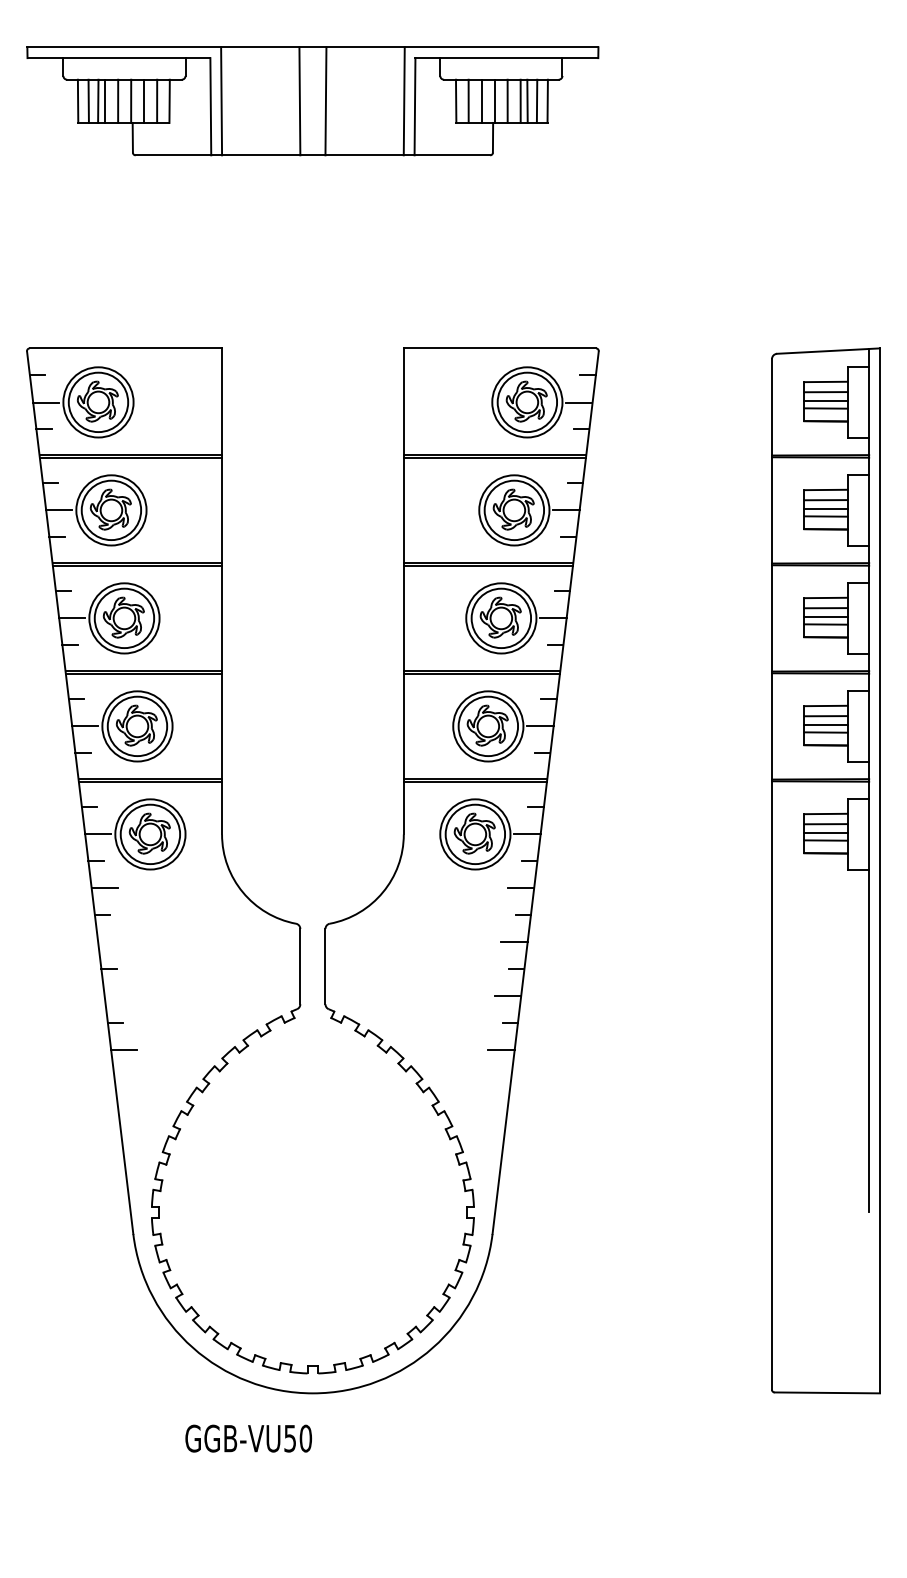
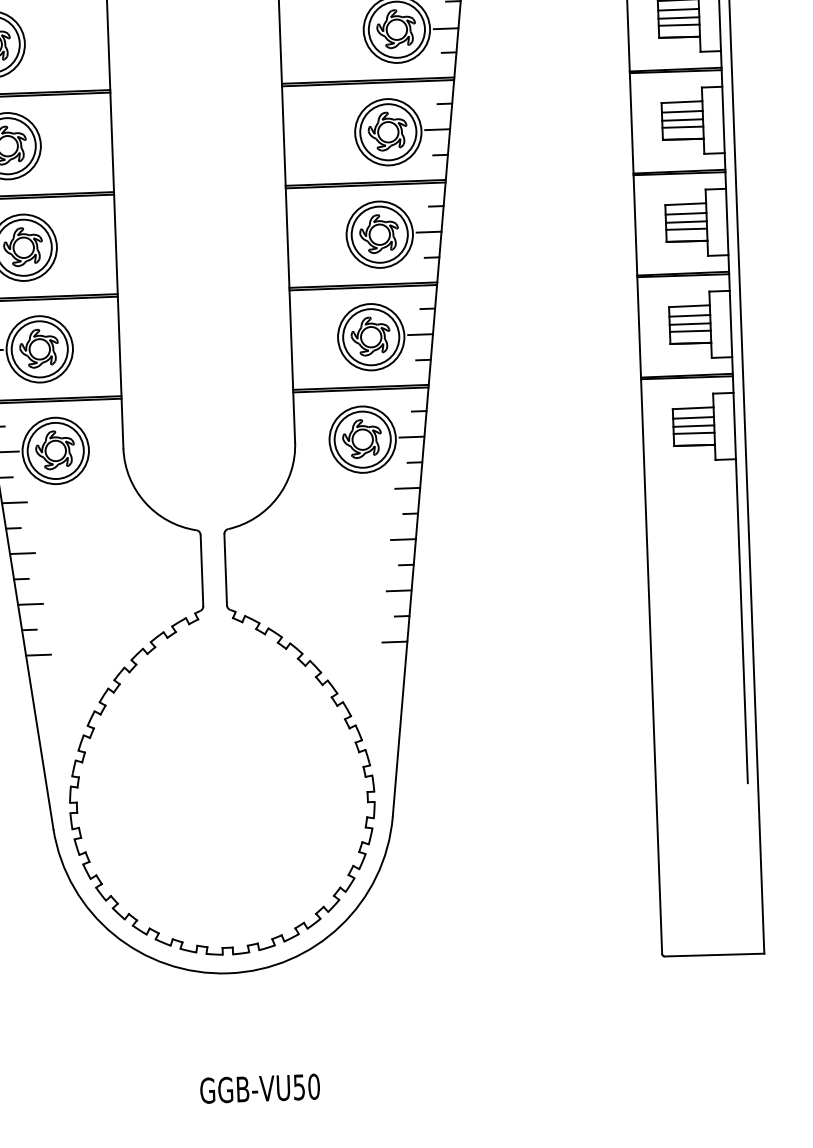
line: (111, 941) -> (22, 553), added
line: (117, 995) -> (30, 604), added
text: (248, 1438) -> (259, 1088), moved

